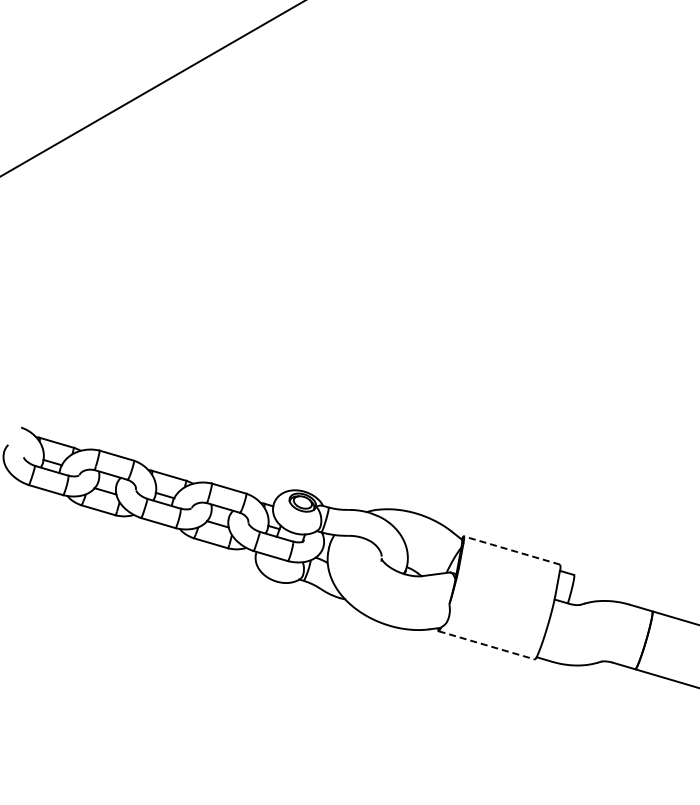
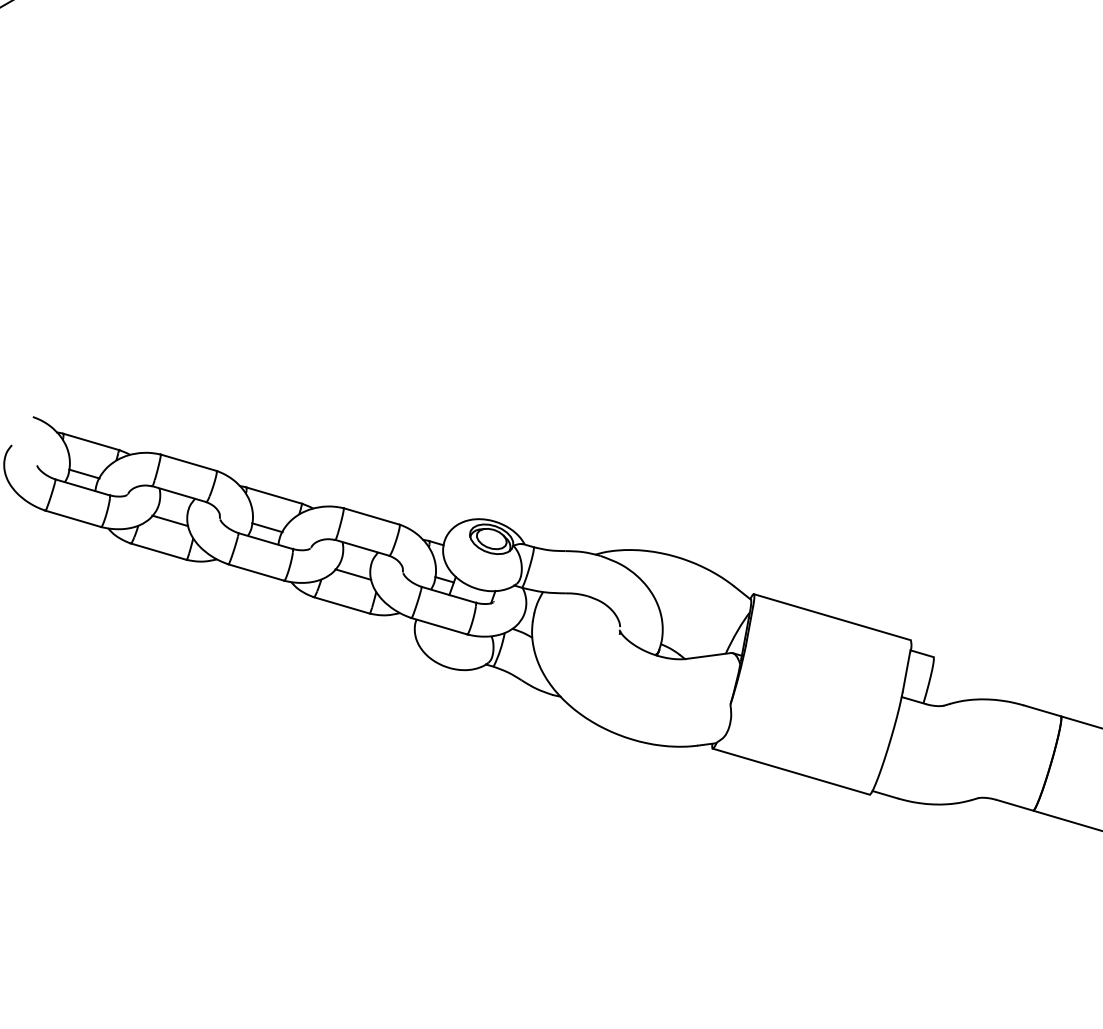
line: (511, 550) -> (831, 617), dashed -> solid
line: (487, 645) -> (792, 771), dashed -> solid

